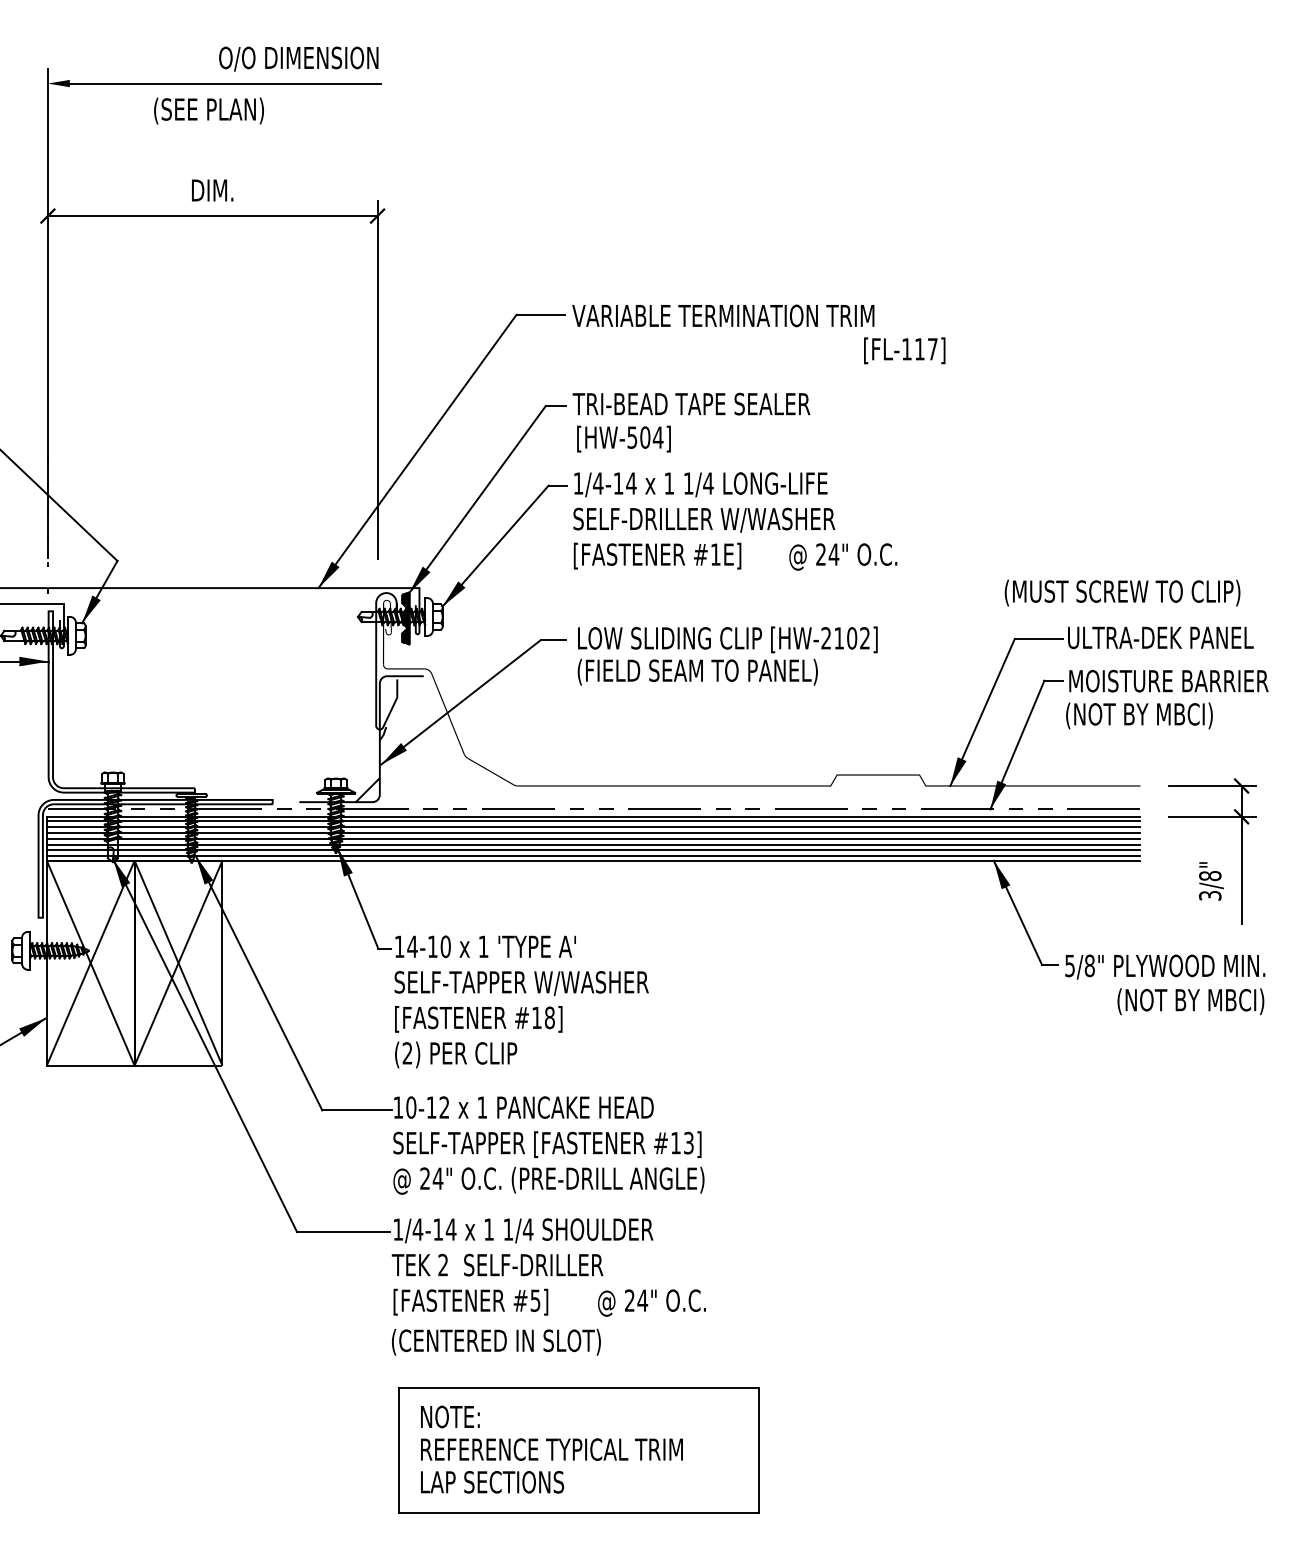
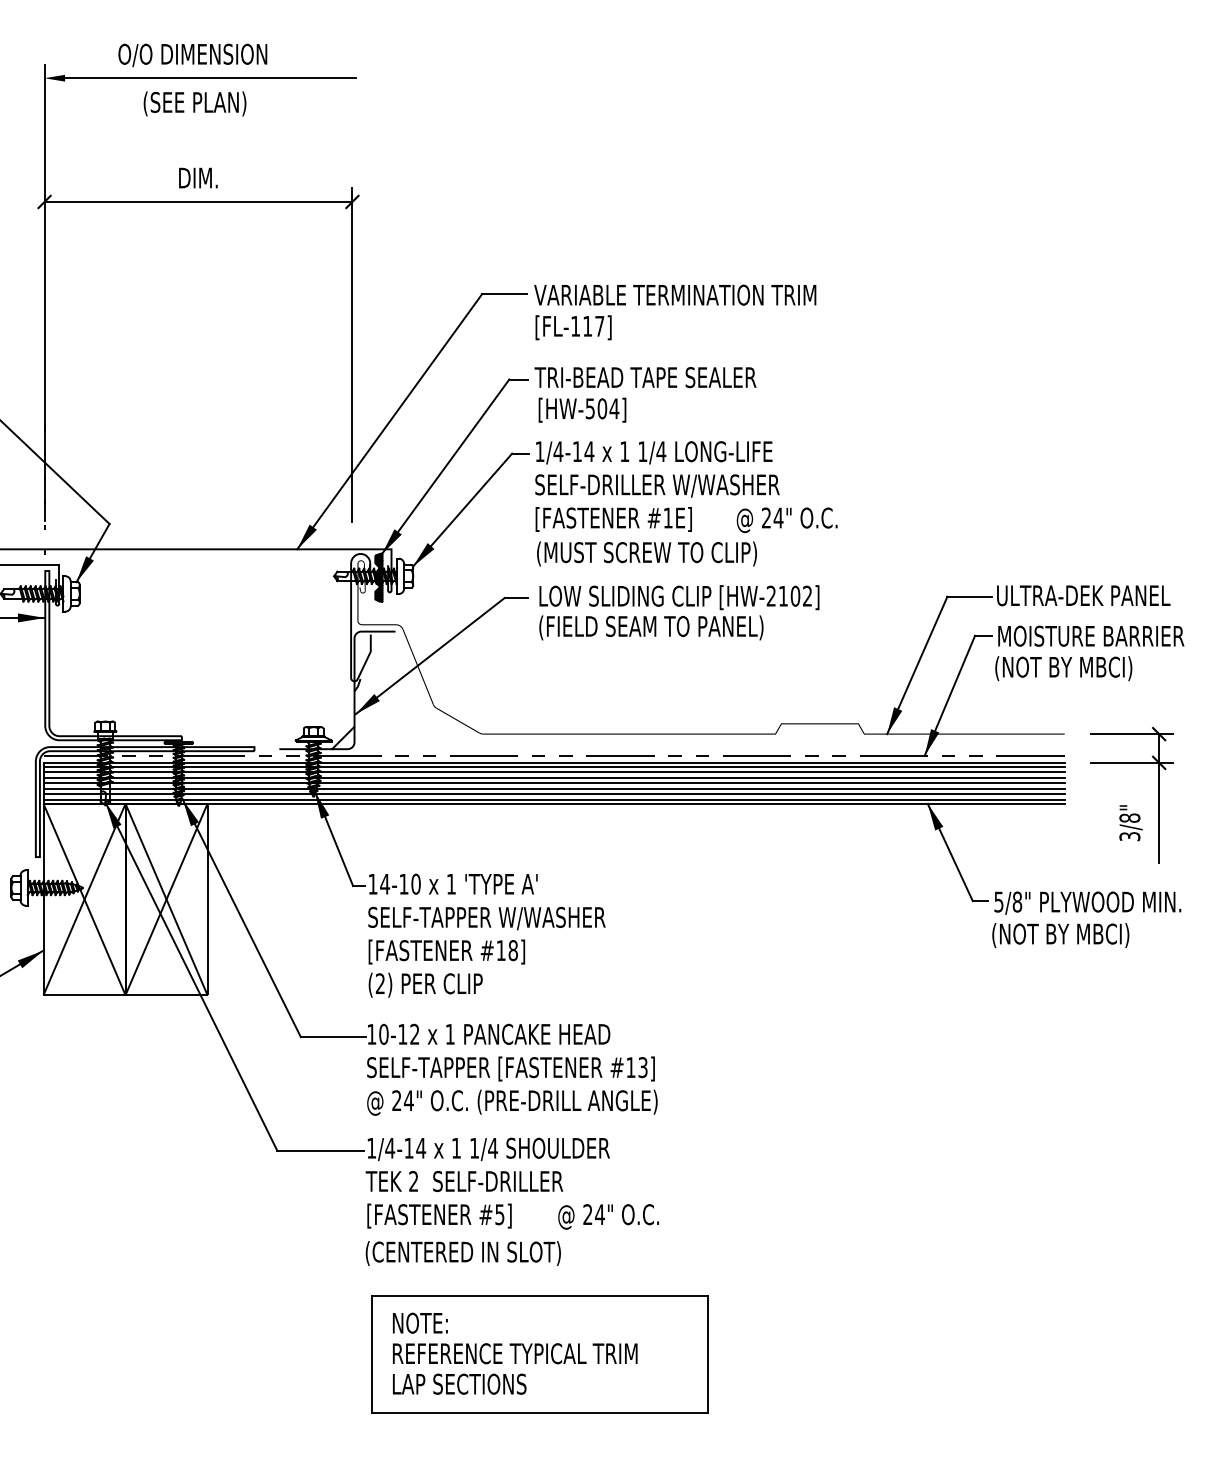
text: (298, 59) -> (192, 55), moved
text: (904, 350) -> (573, 327), moved
text: (1122, 592) -> (646, 553), moved
text: (1190, 1001) -> (1060, 935), moved

